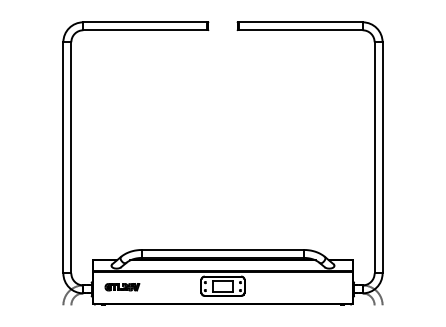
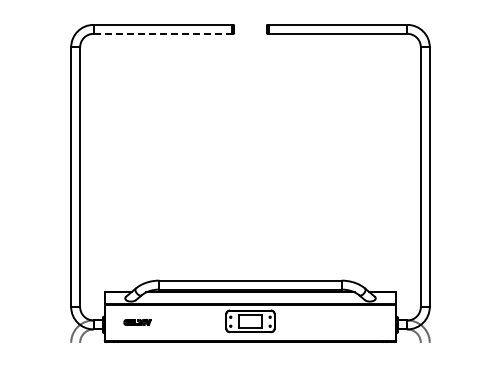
line: (145, 29) -> (163, 33), solid -> dashed
part: (122, 287) -> (137, 322), size x0.7

